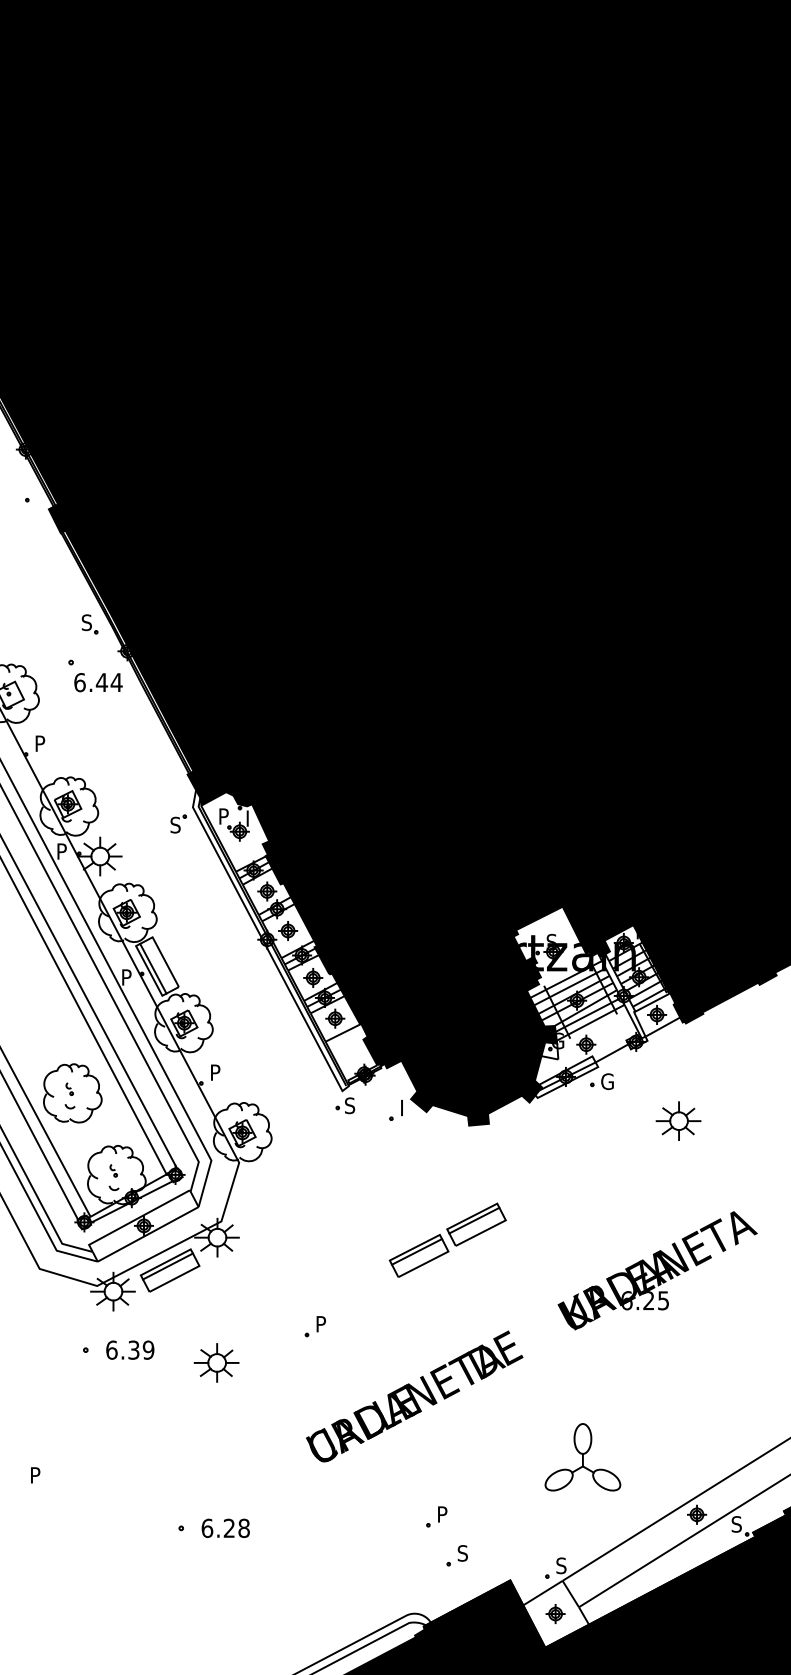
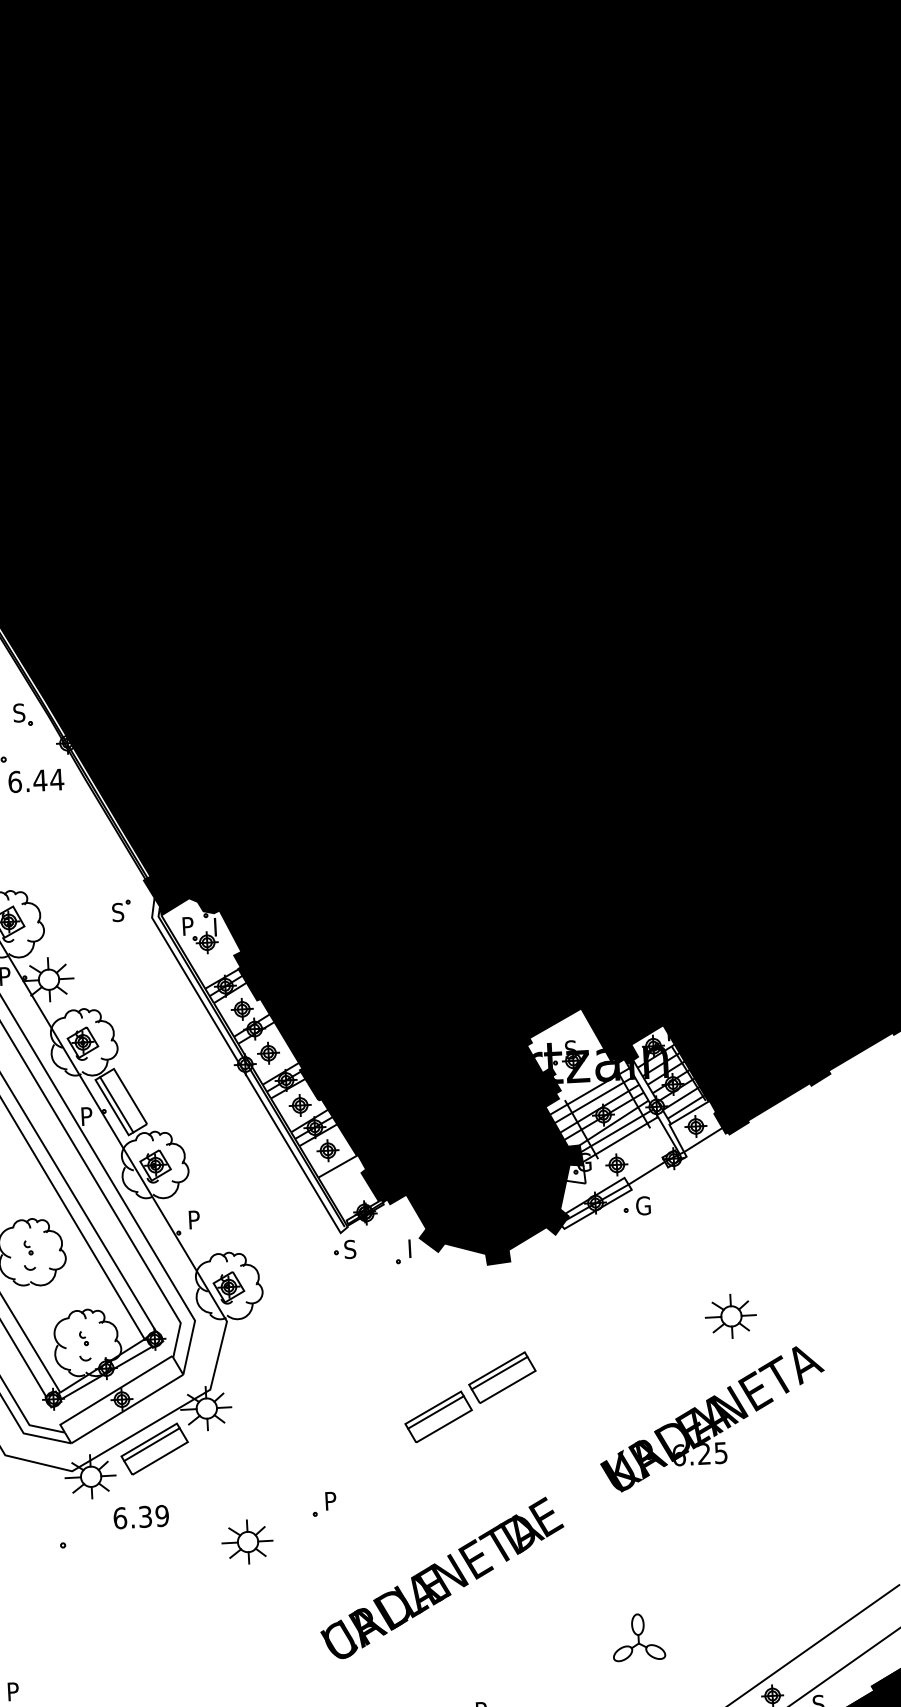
part: (178, 823) -> (121, 910), moved
part: (678, 1120) -> (730, 1315), moved
text: (130, 1349) -> (141, 1516), moved
part: (216, 1362) -> (247, 1541), moved
part: (582, 1457) -> (638, 1637), size x0.6

